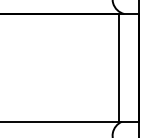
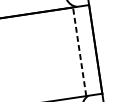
line: (119, 67) -> (79, 51), solid -> dashed

